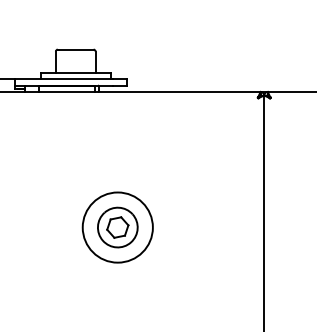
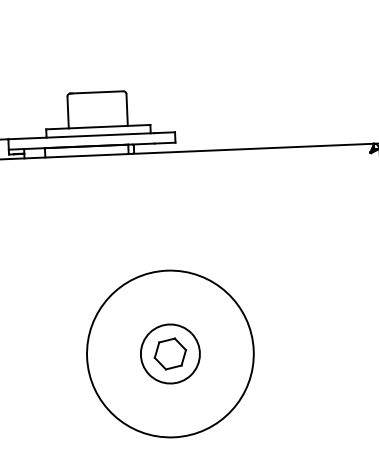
circle: (117, 227) -> (169, 353), size x1.6

